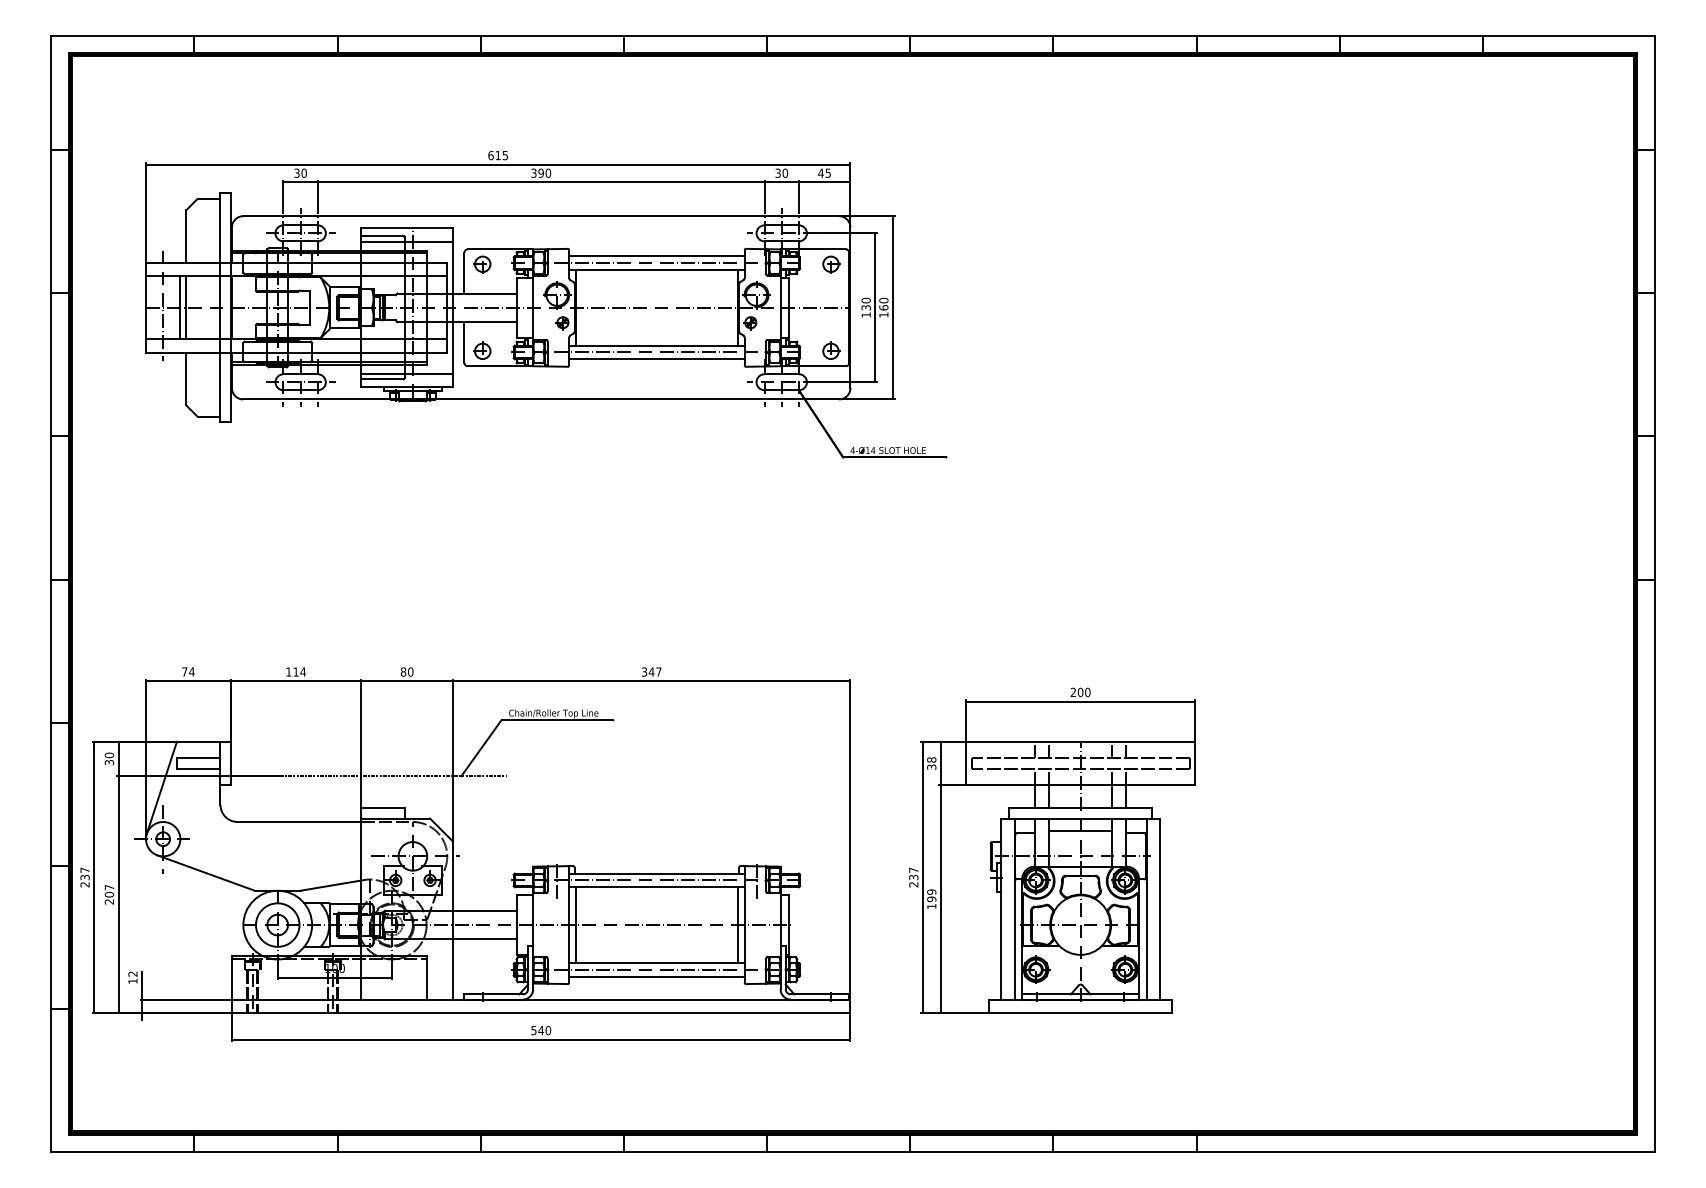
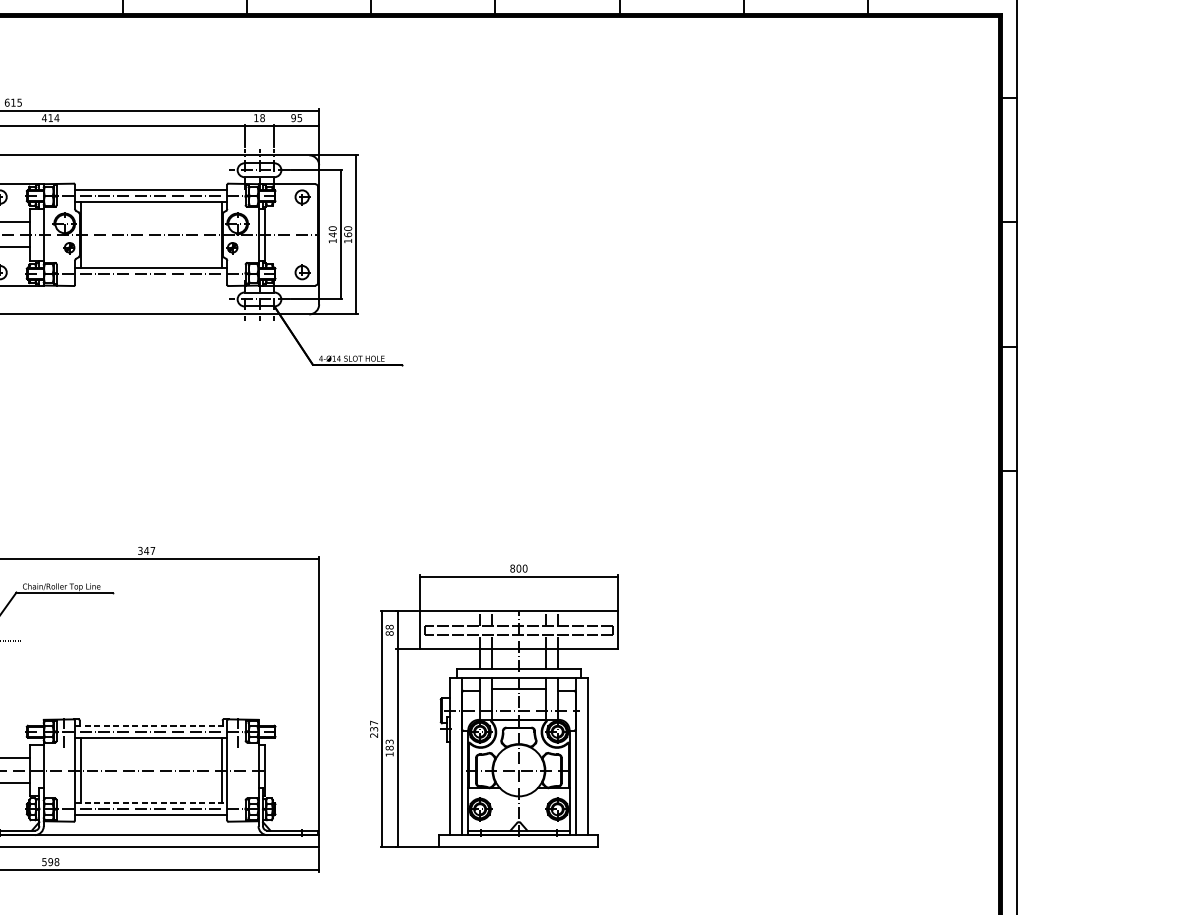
text: (541, 172) -> (51, 117), 390 -> 414
text: (781, 172) -> (259, 117), 30 -> 18
text: (820, 172) -> (293, 117), 45 -> 95
text: (865, 307) -> (332, 234), 130 -> 140
line: (656, 359) -> (150, 279), removed
text: (1073, 692) -> (512, 568), 200 -> 800
text: (931, 766) -> (389, 632), 38 -> 88
line: (656, 873) -> (150, 725), solid -> dashed
text: (931, 895) -> (389, 744), 199 -> 183
line: (656, 962) -> (150, 802), solid -> dashed
text: (544, 1030) -> (53, 862), 540 -> 598

